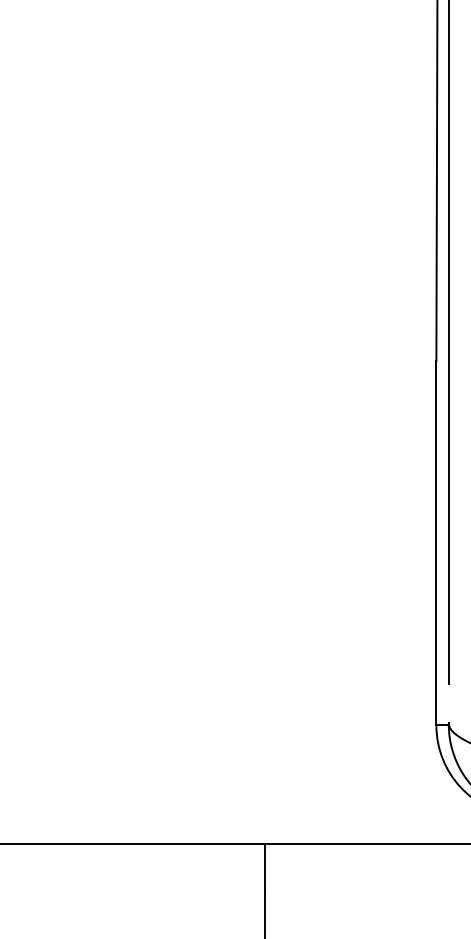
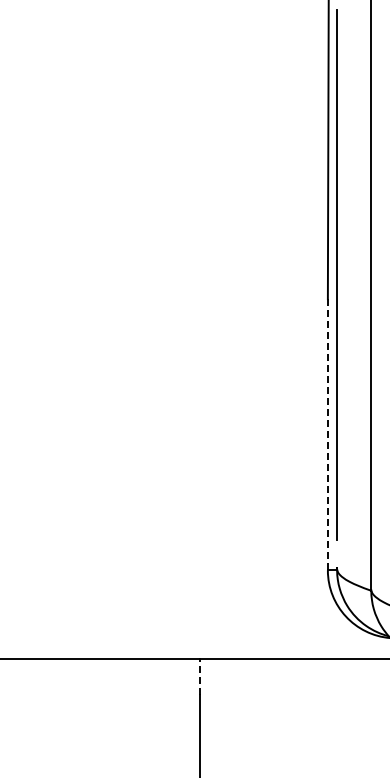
line: (435, 542) -> (327, 434), solid -> dashed
line: (263, 867) -> (199, 676), solid -> dashed

